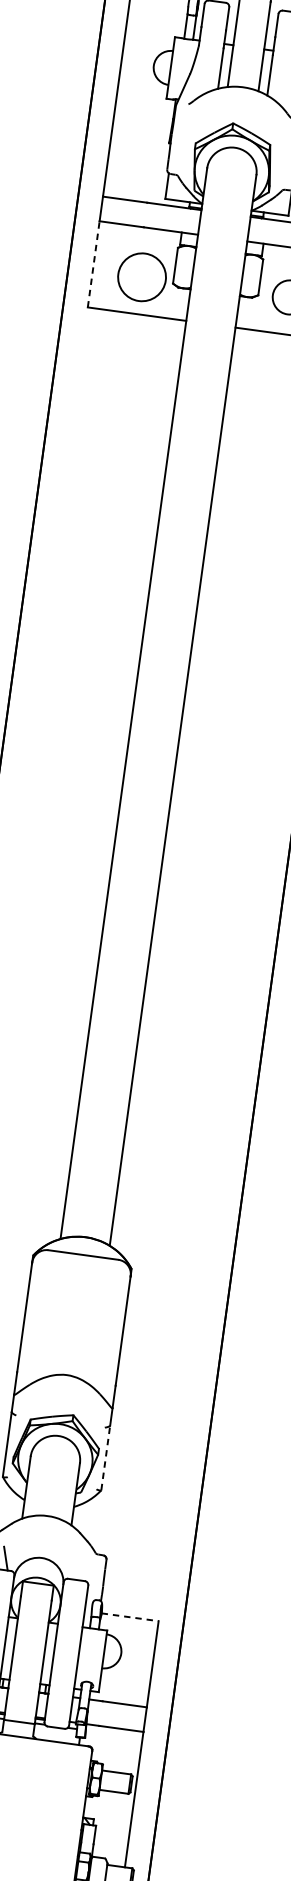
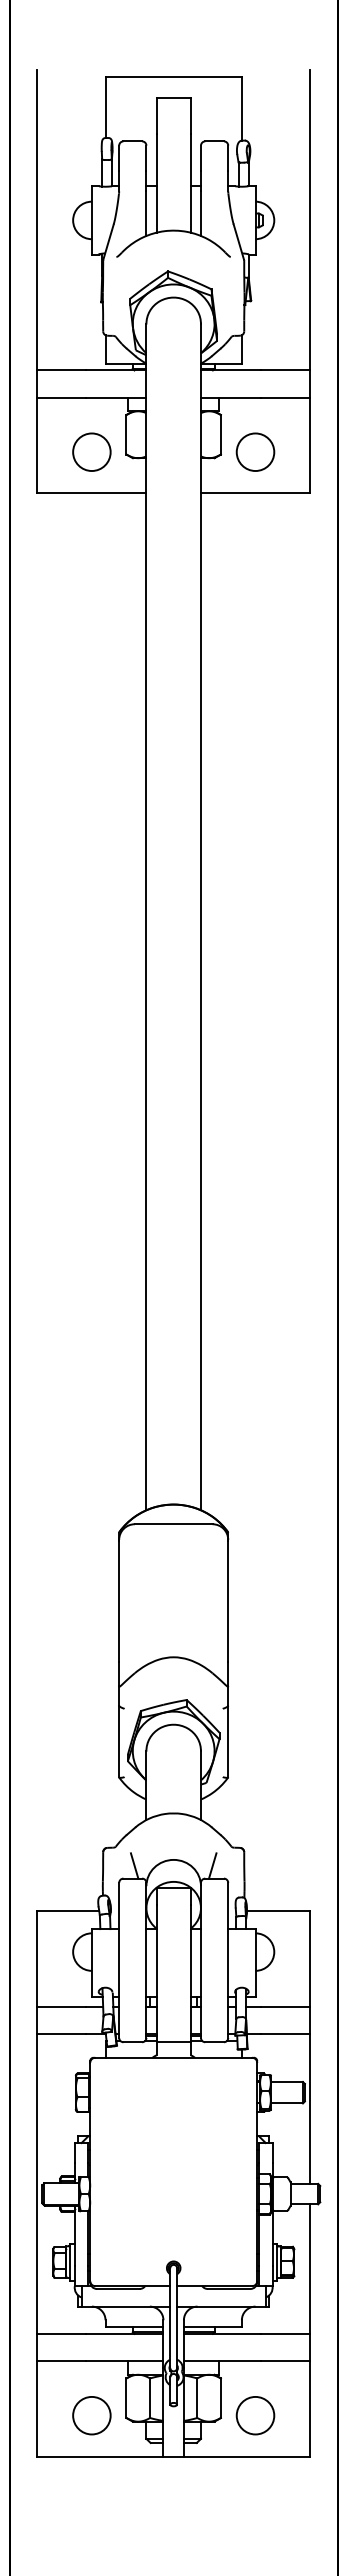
line: (93, 264) -> (37, 445), dashed -> solid
circle: (141, 276) -> (91, 451), size x0.71
line: (106, 1457) -> (228, 1741), dashed -> solid
line: (76, 1567) -> (212, 1865), added
line: (130, 1617) -> (278, 1911), dashed -> solid

